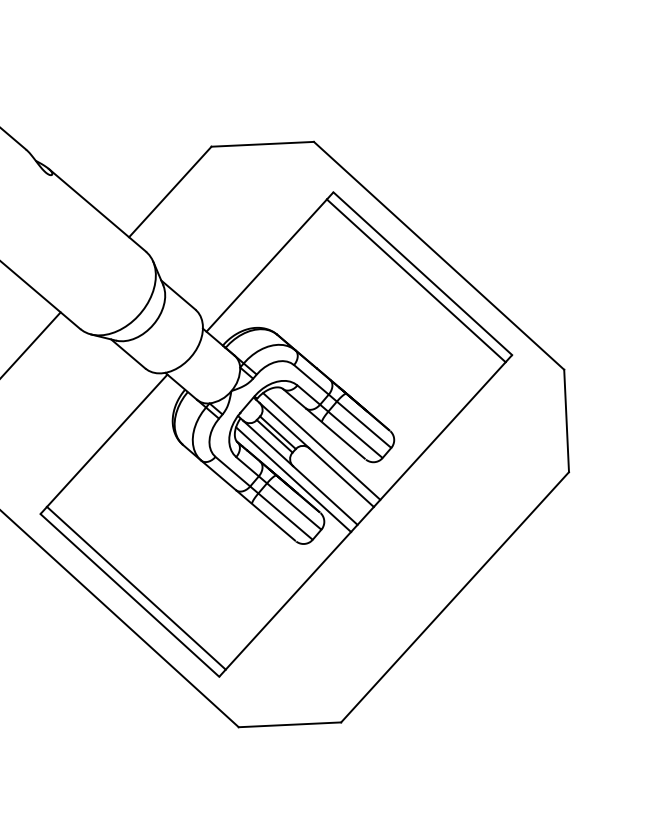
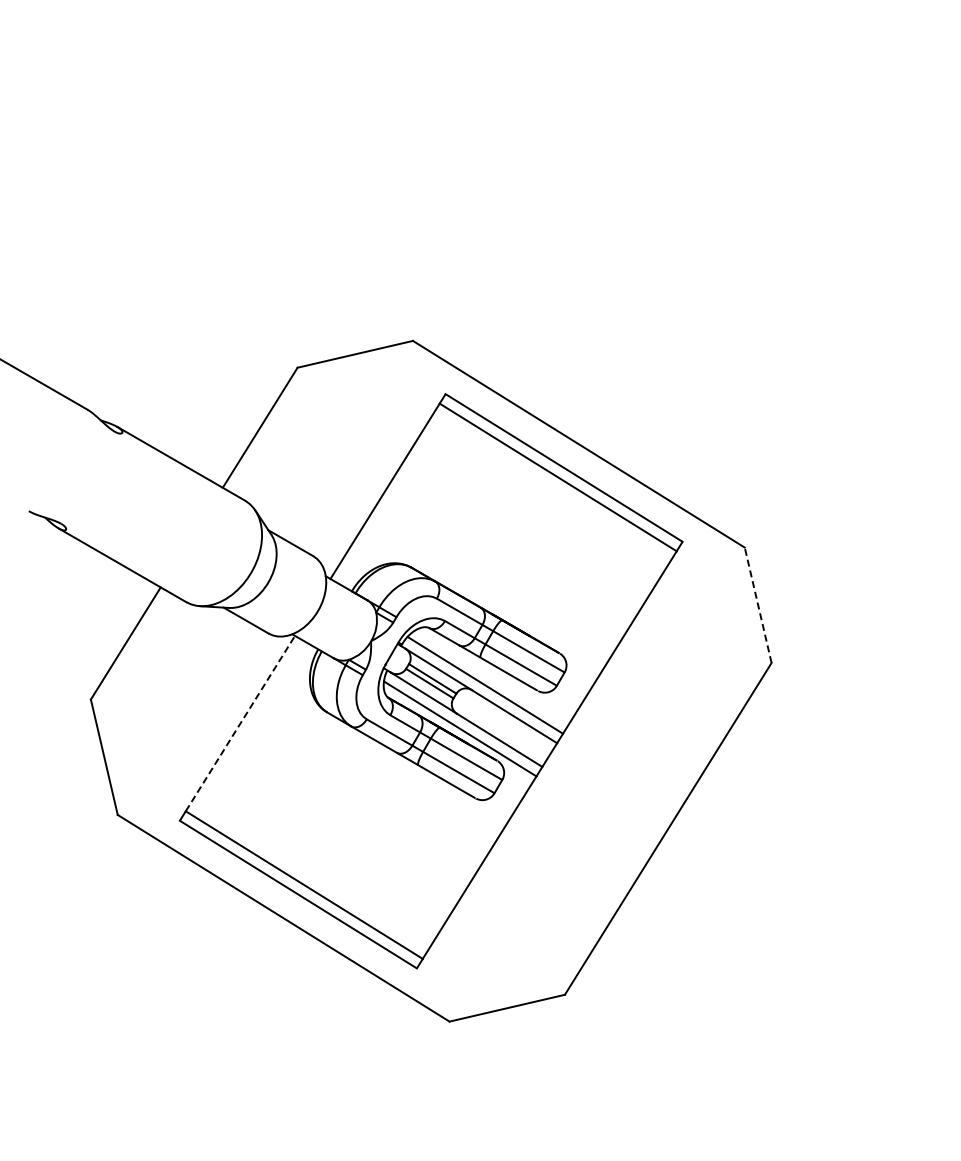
line: (566, 420) -> (758, 604), solid -> dashed
line: (107, 440) -> (240, 723), solid -> dashed

